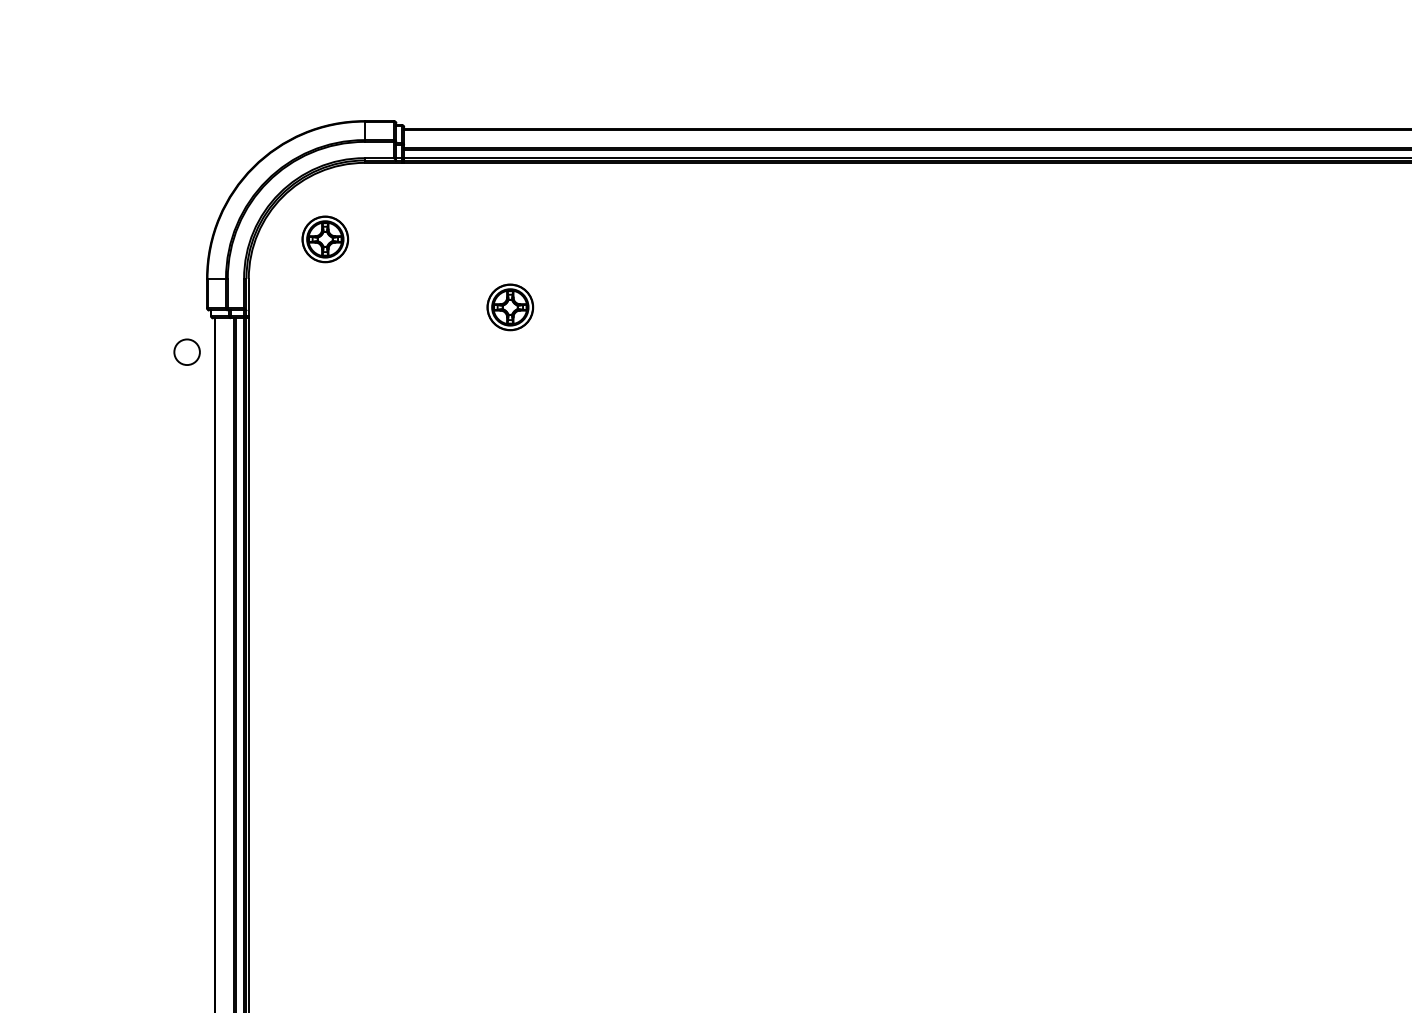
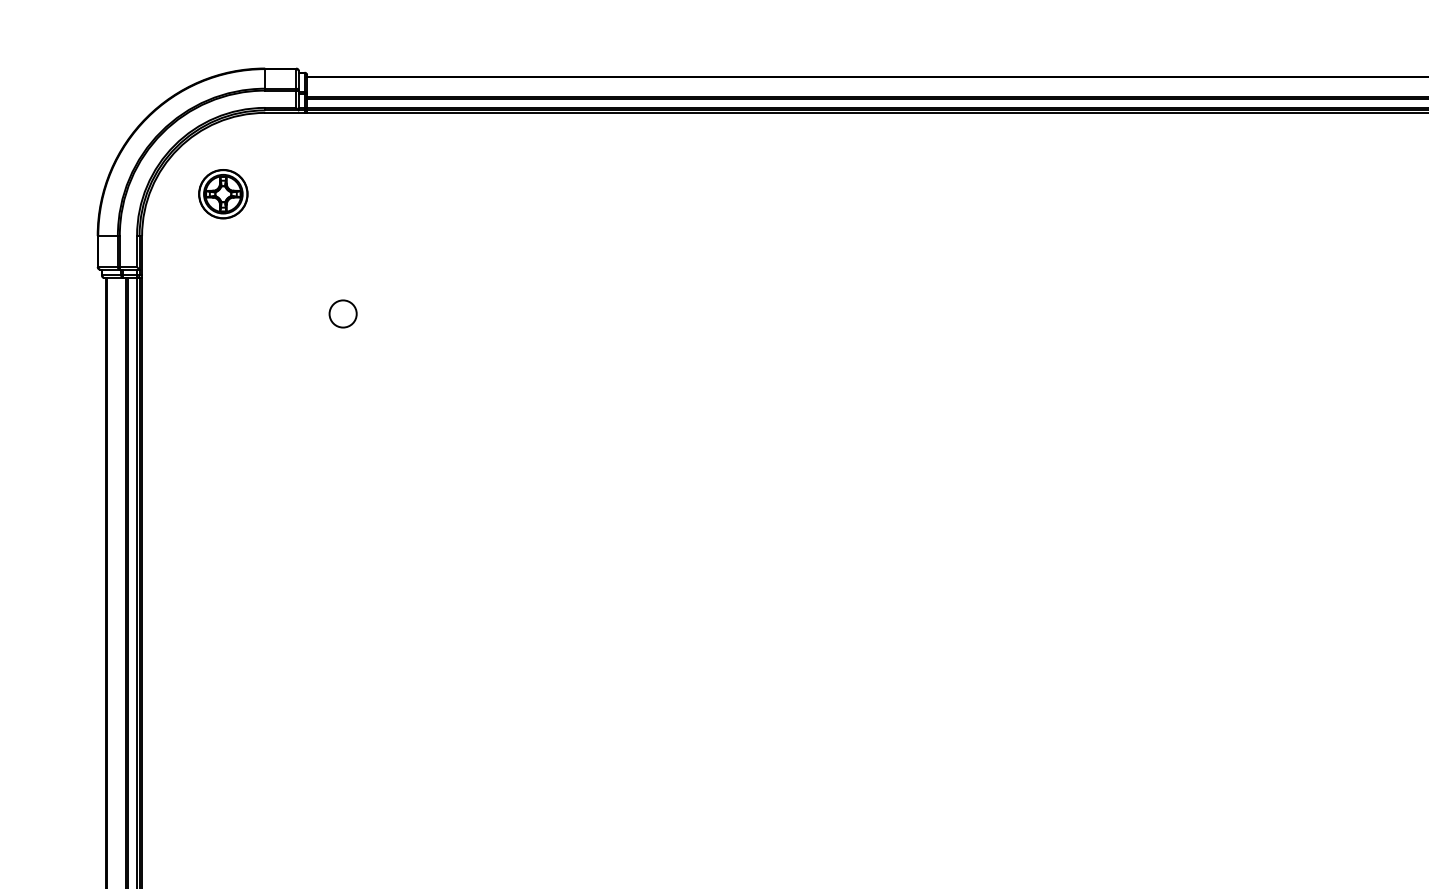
part: (510, 307) -> (419, 266), removed
circle: (186, 351) -> (342, 313), moved

